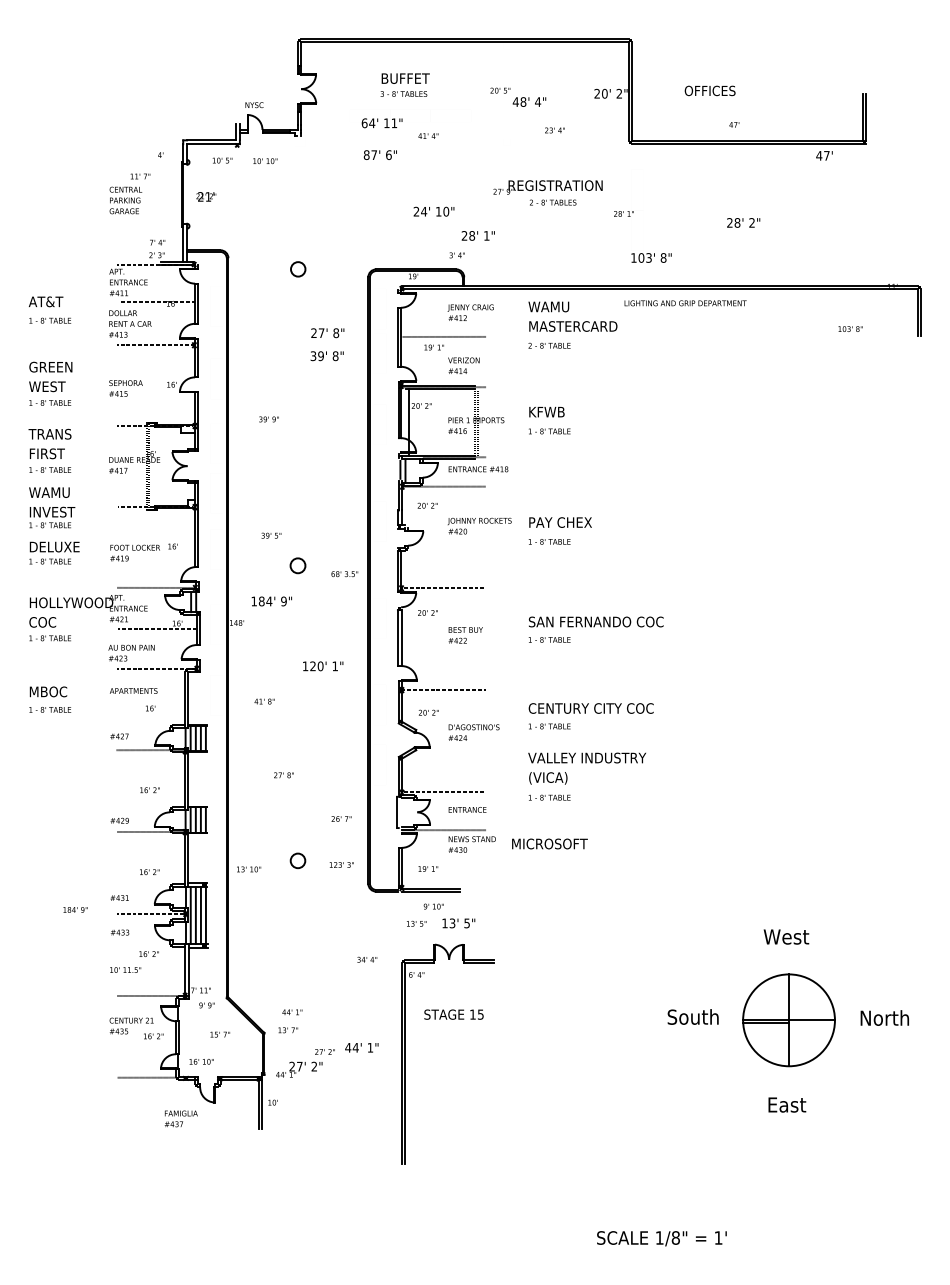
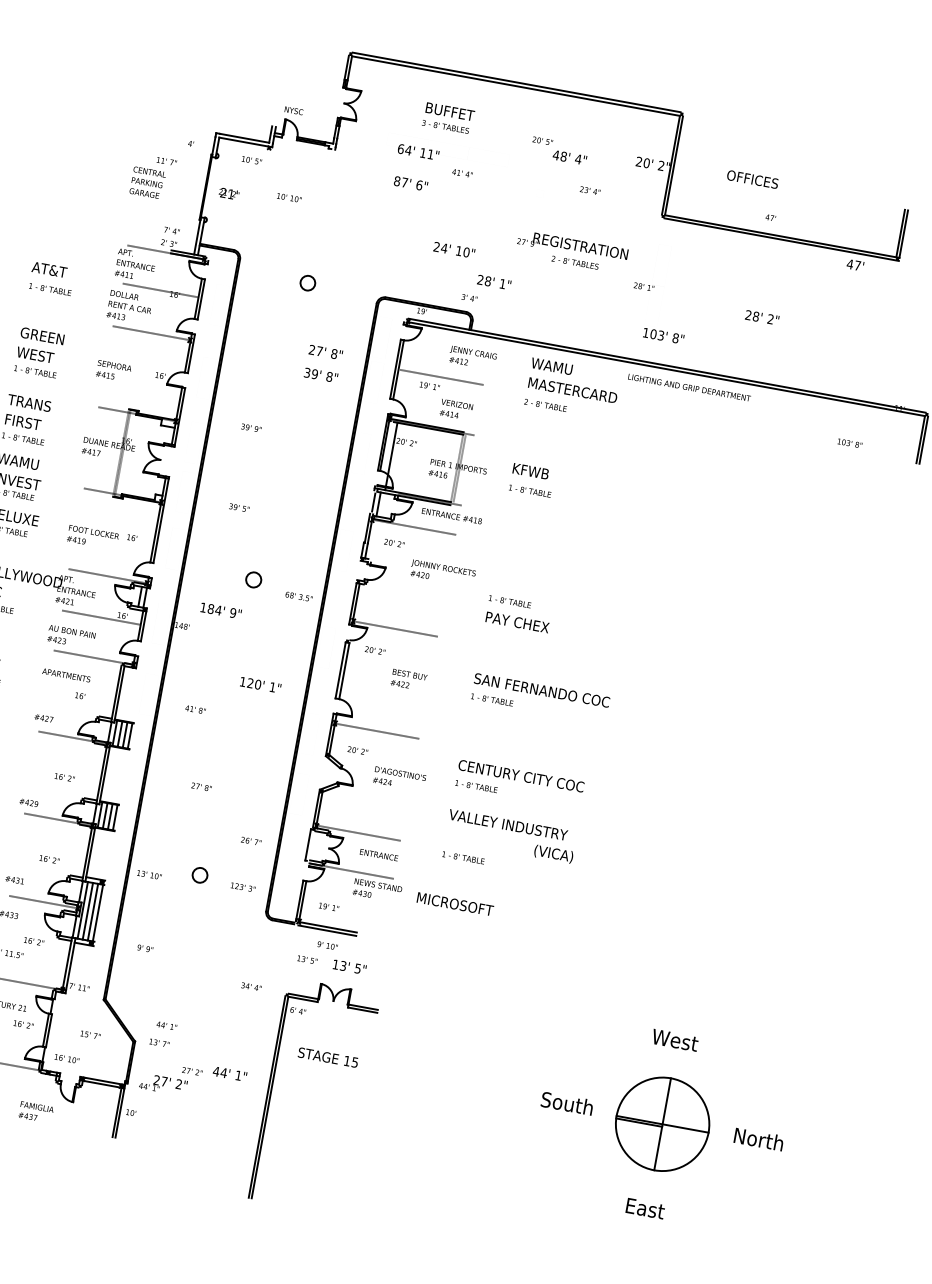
text: (265, 161) -> (289, 198), moved
text: (560, 522) -> (517, 622), moved
text: (271, 535) -> (239, 507), moved
text: (548, 778) -> (553, 854), moved
text: (206, 1005) -> (144, 948), moved

